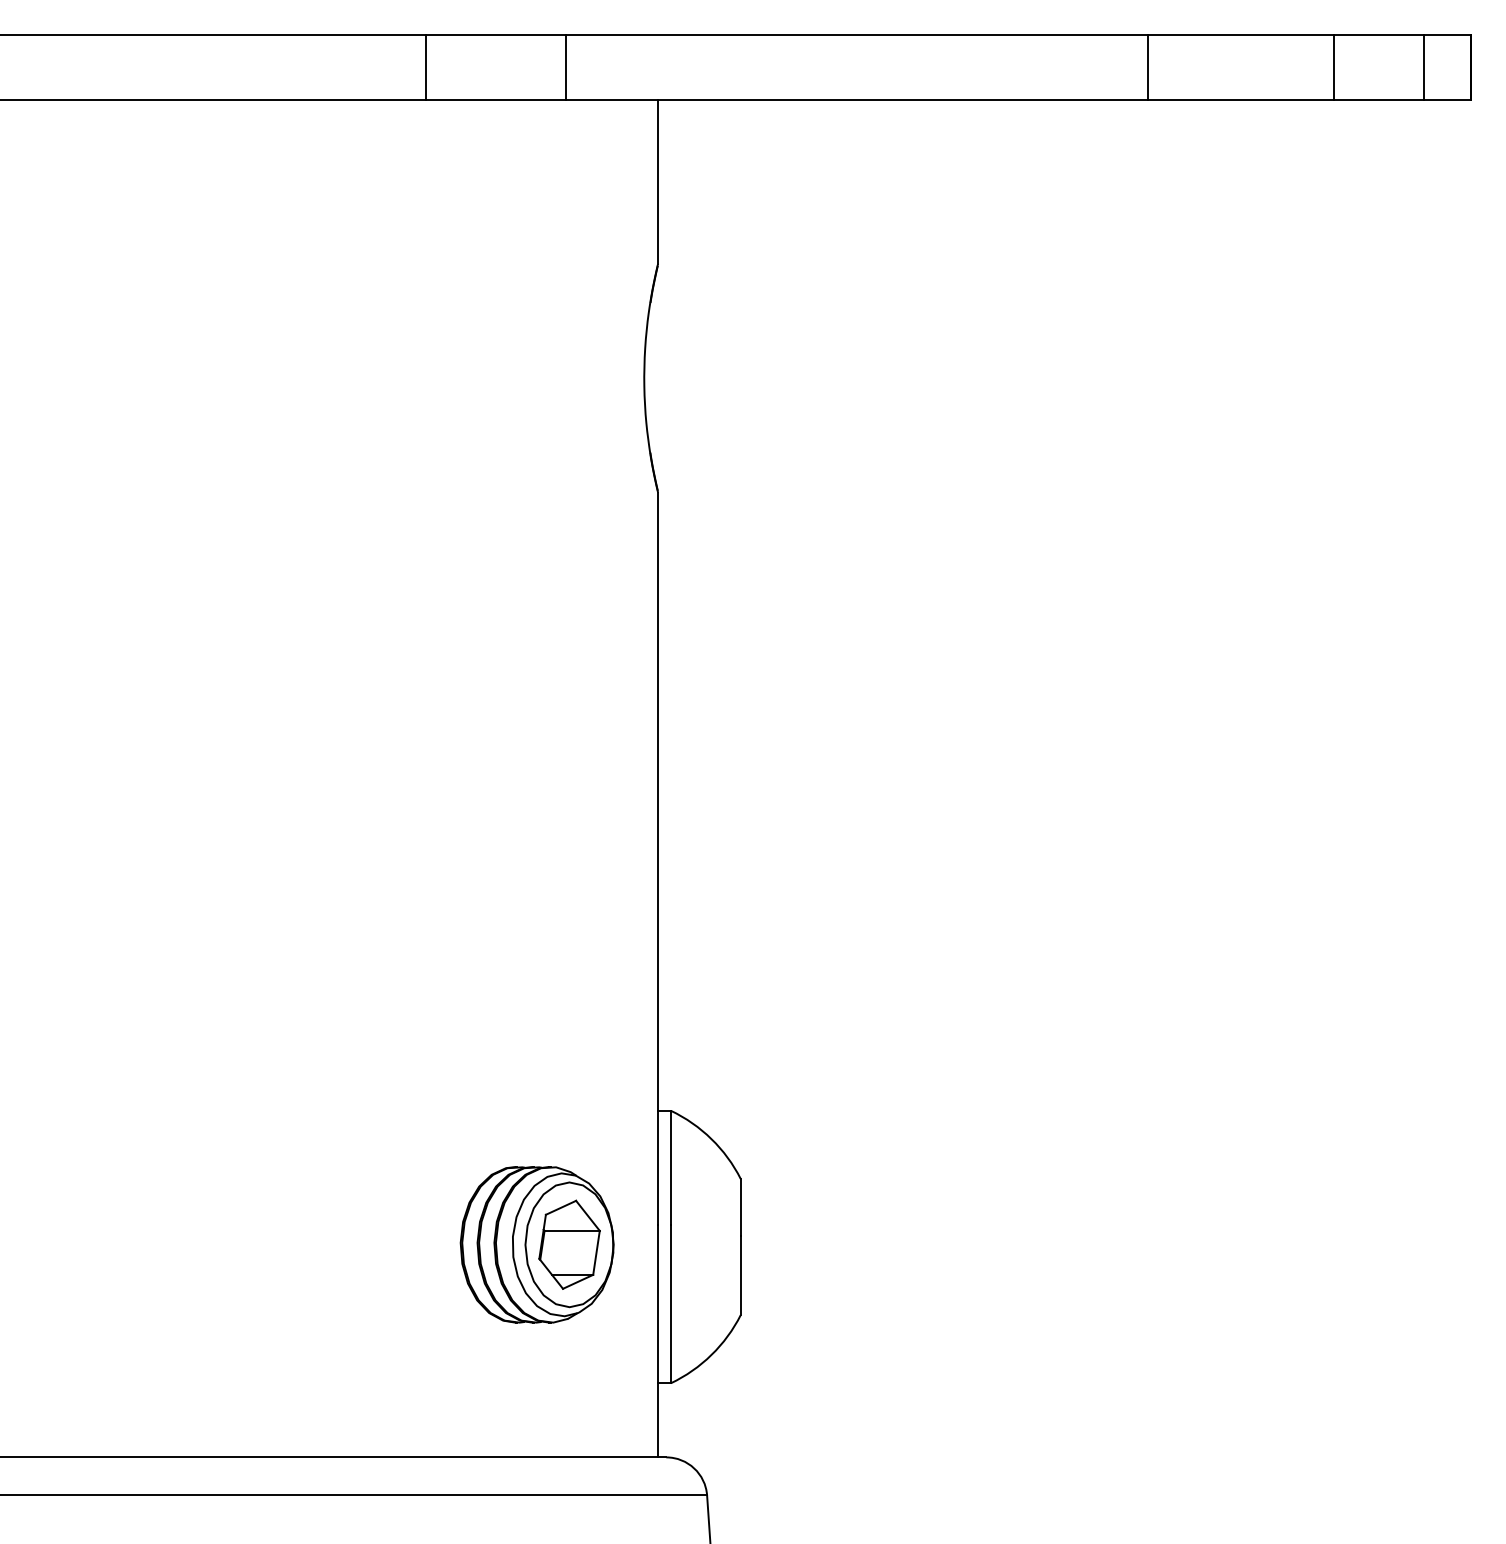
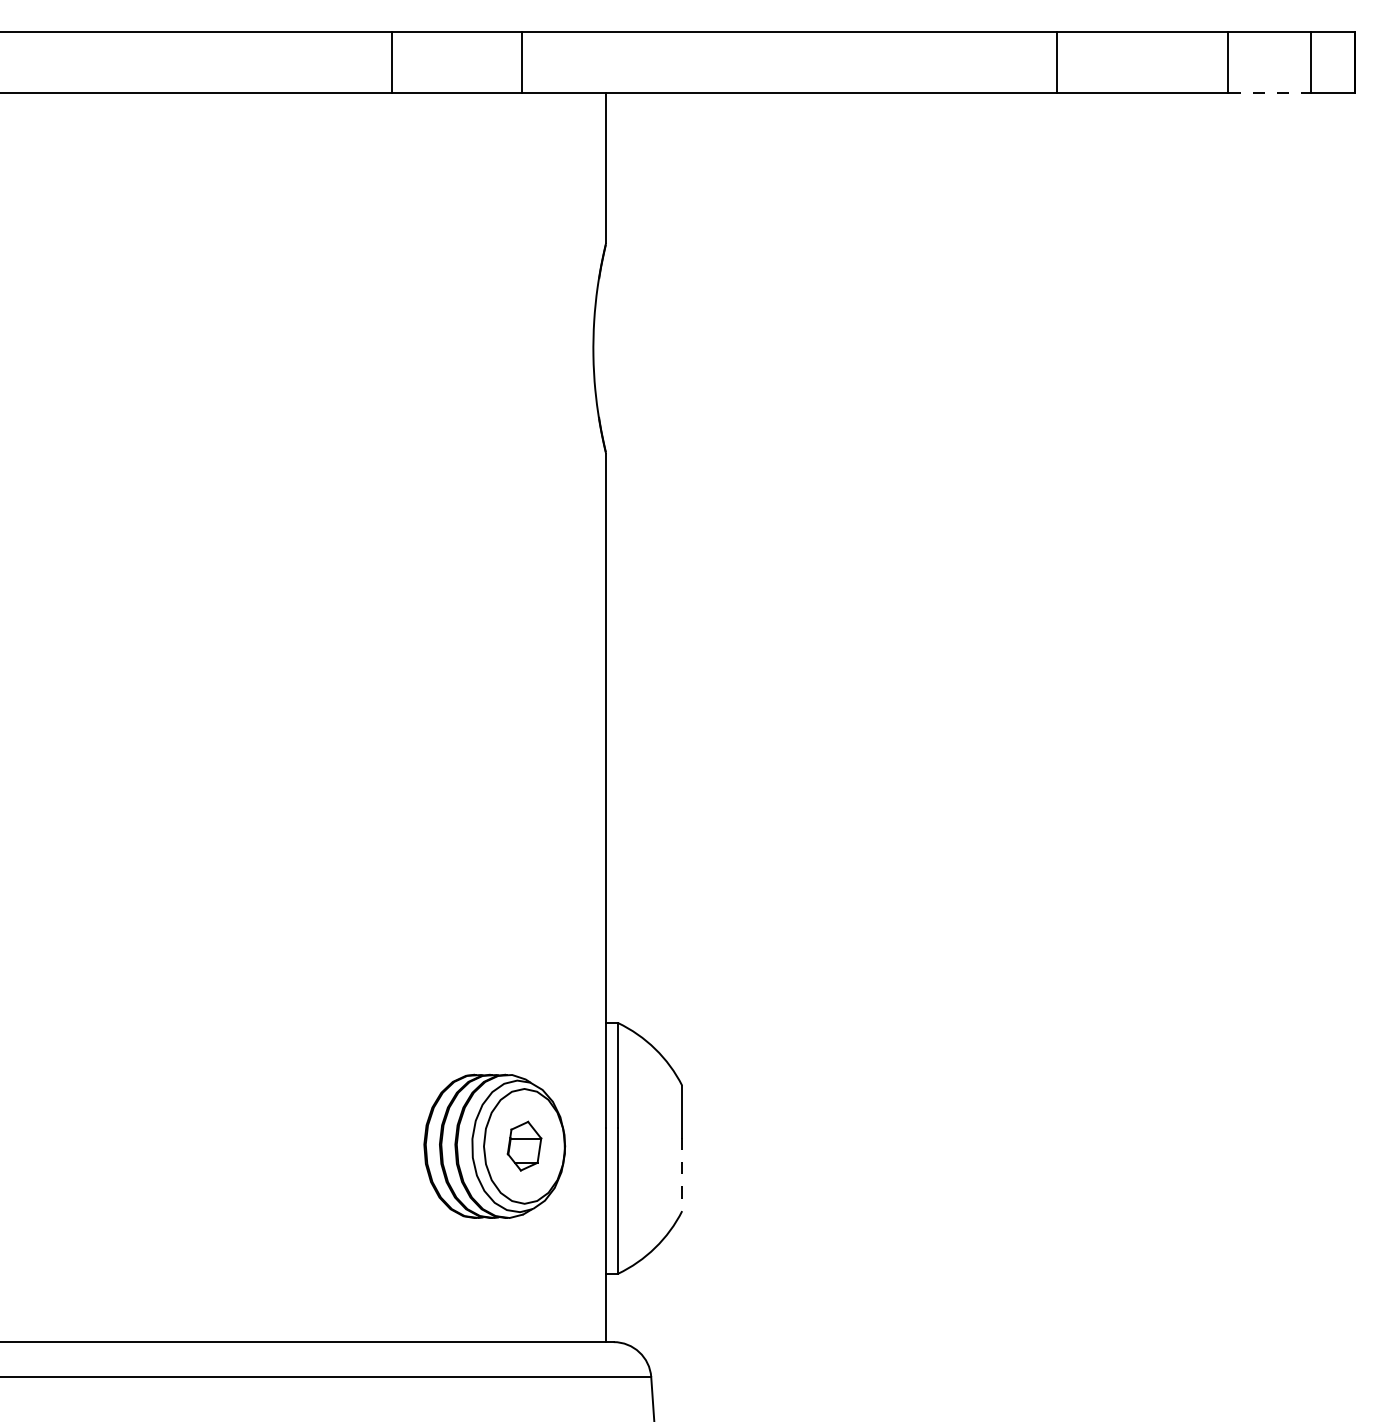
line: (1379, 100) -> (1270, 92), solid -> dashed
part: (569, 1243) -> (524, 1145), size x0.6
line: (741, 1276) -> (682, 1175), solid -> dashed

